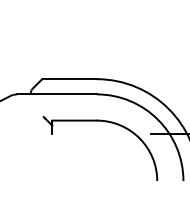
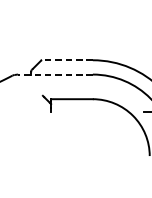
line: (69, 79) -> (67, 60), solid -> dashed
line: (57, 94) -> (55, 74), solid -> dashed

